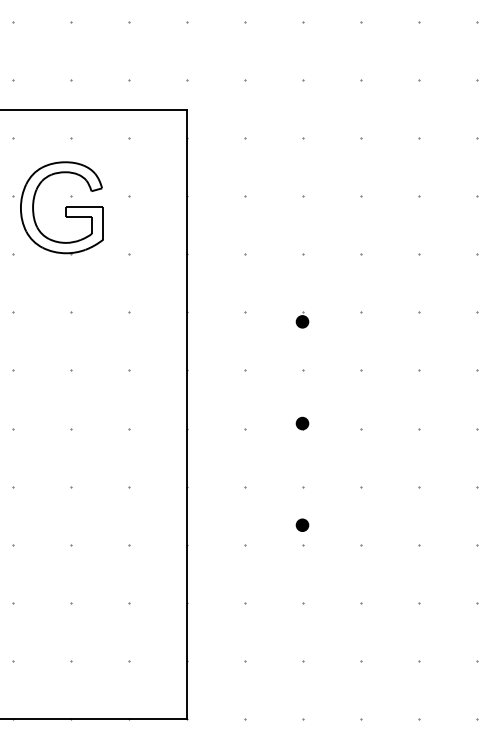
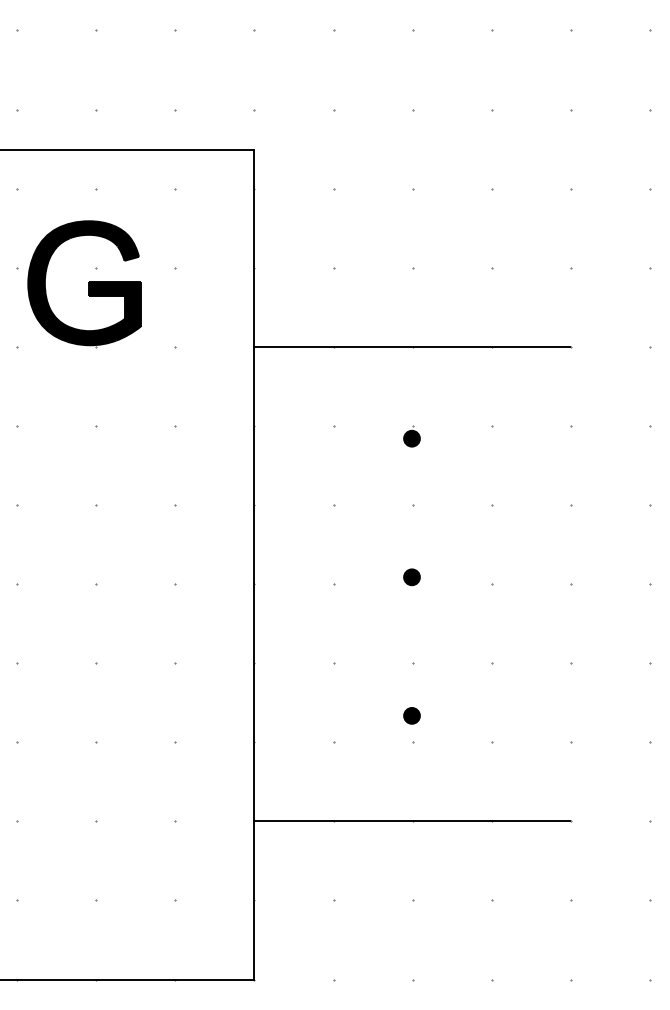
fill: (61, 207) -> (83, 282), added
line: (302, 254) -> (411, 346), added
line: (302, 602) -> (411, 821), added

